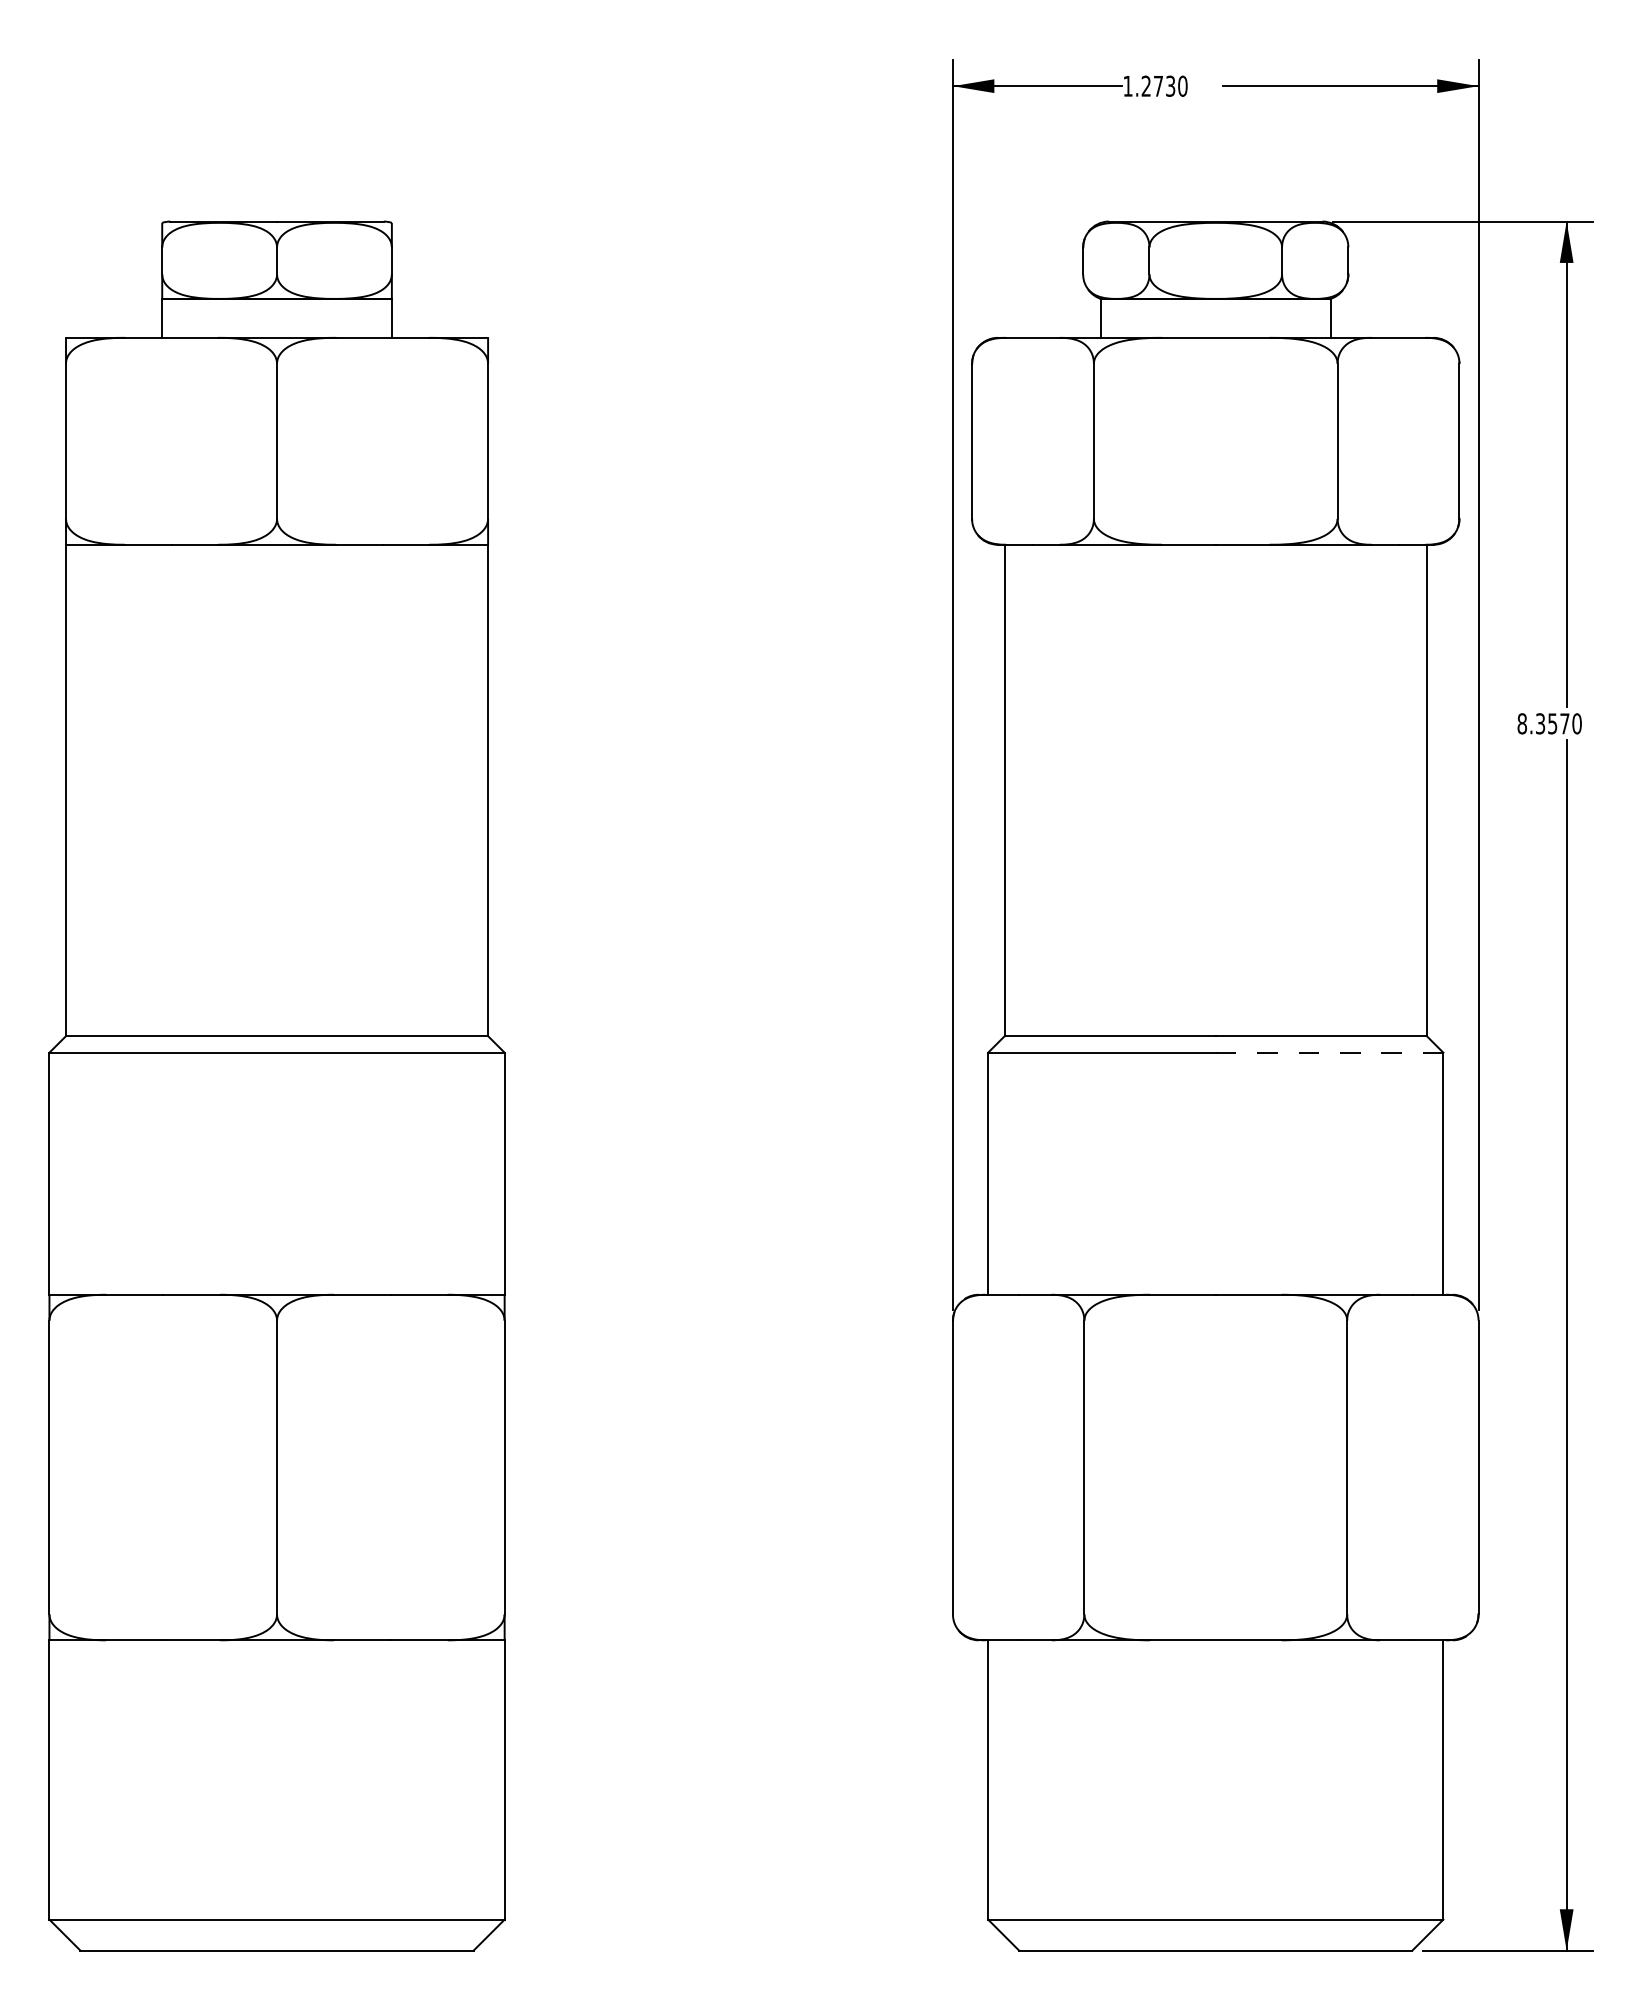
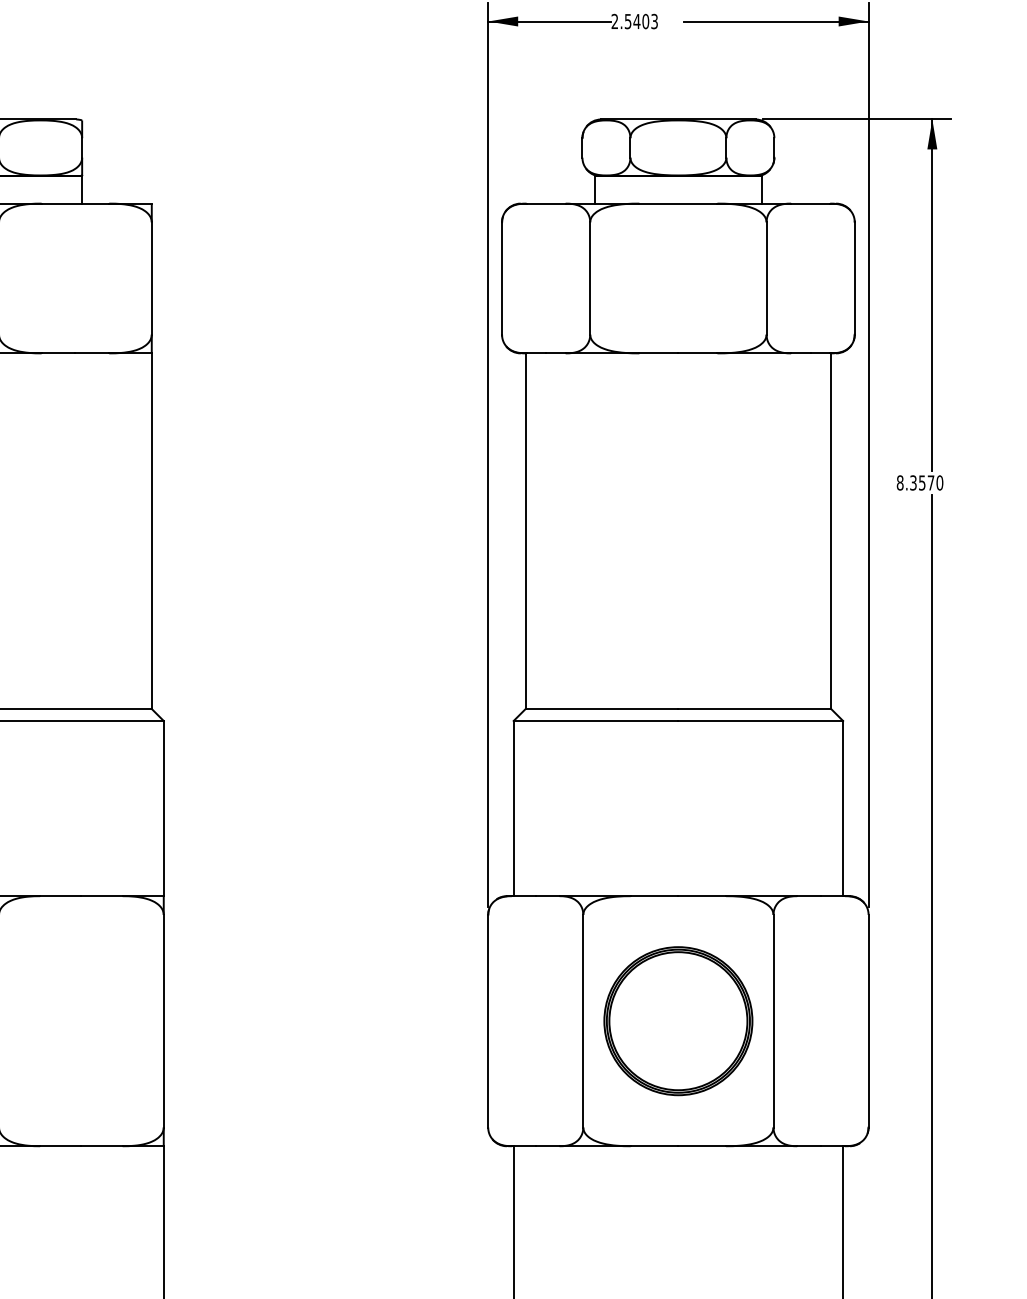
text: (1155, 85) -> (634, 21), 1.2730 -> 2.5403
line: (1329, 1052) -> (760, 720), dashed -> solid
part: (1215, 1467) -> (678, 1021), added

